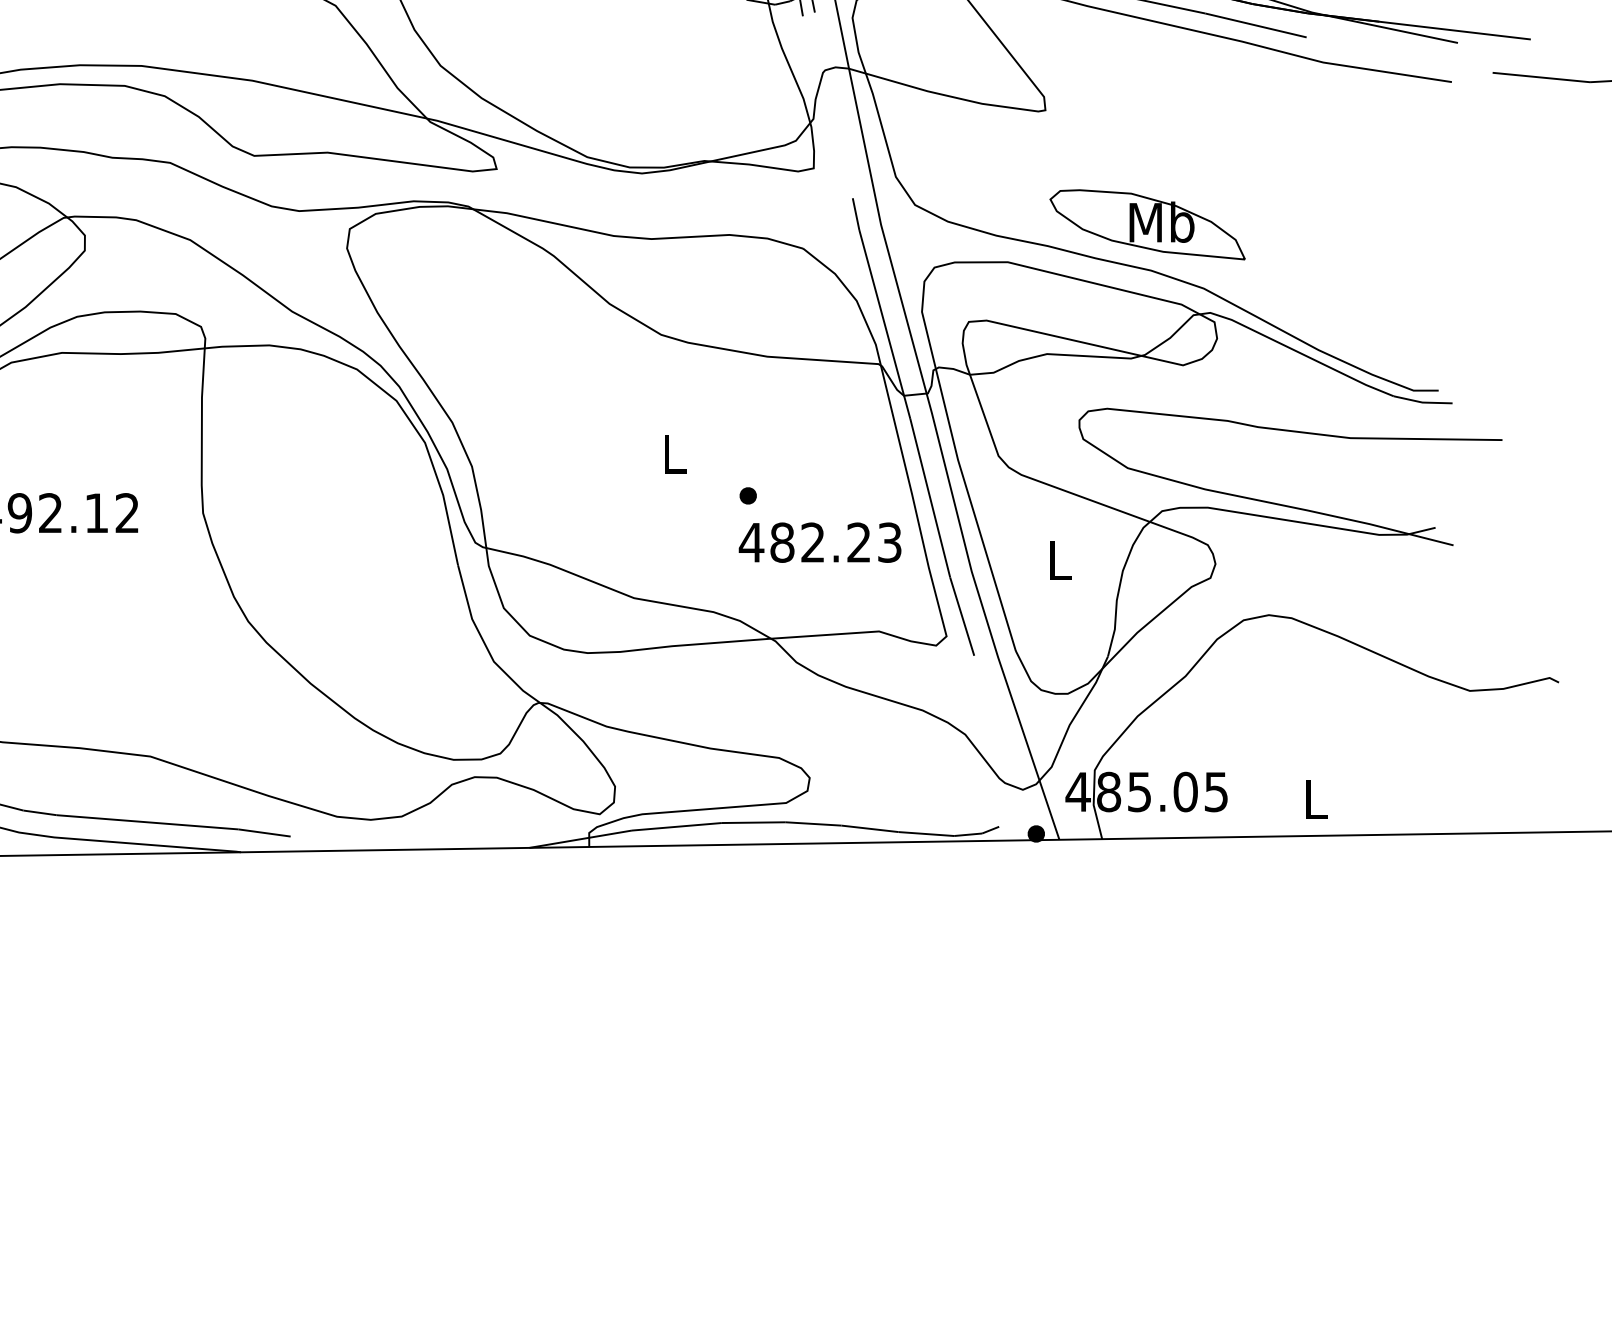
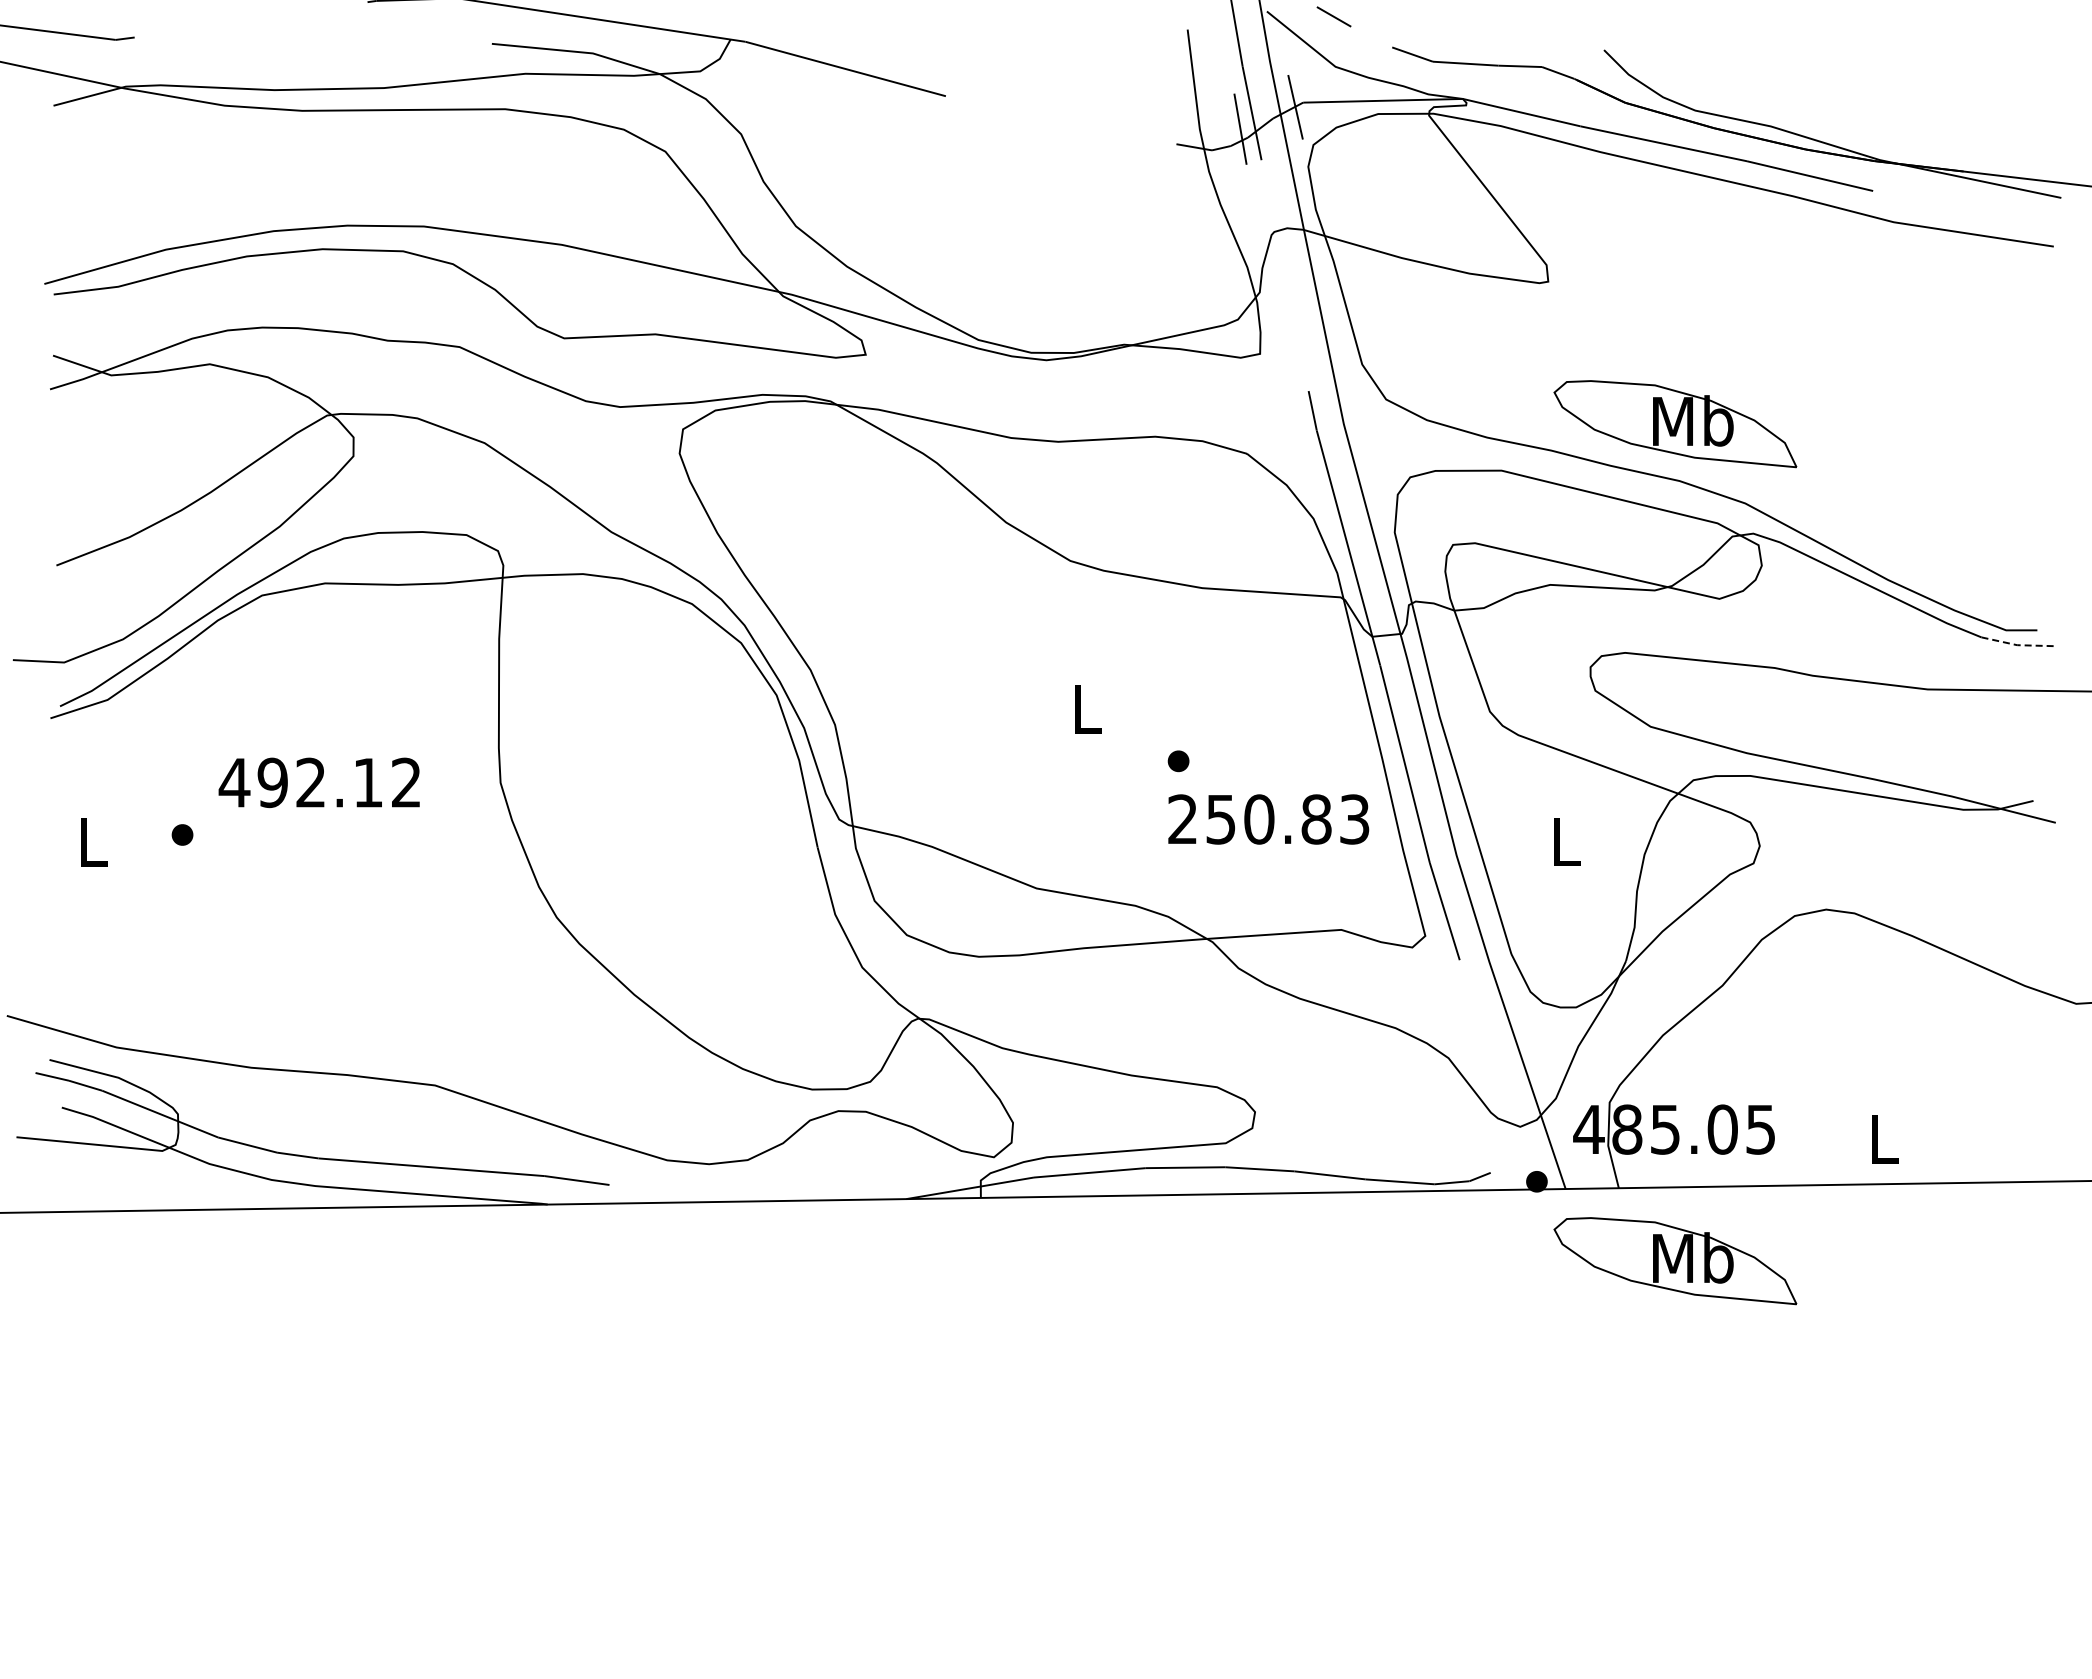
line: (1422, 402) -> (2017, 645), solid -> dashed
text: (804, 542) -> (1248, 819), 482.23 -> 250.83
part: (1147, 898) -> (1675, 1261), added

